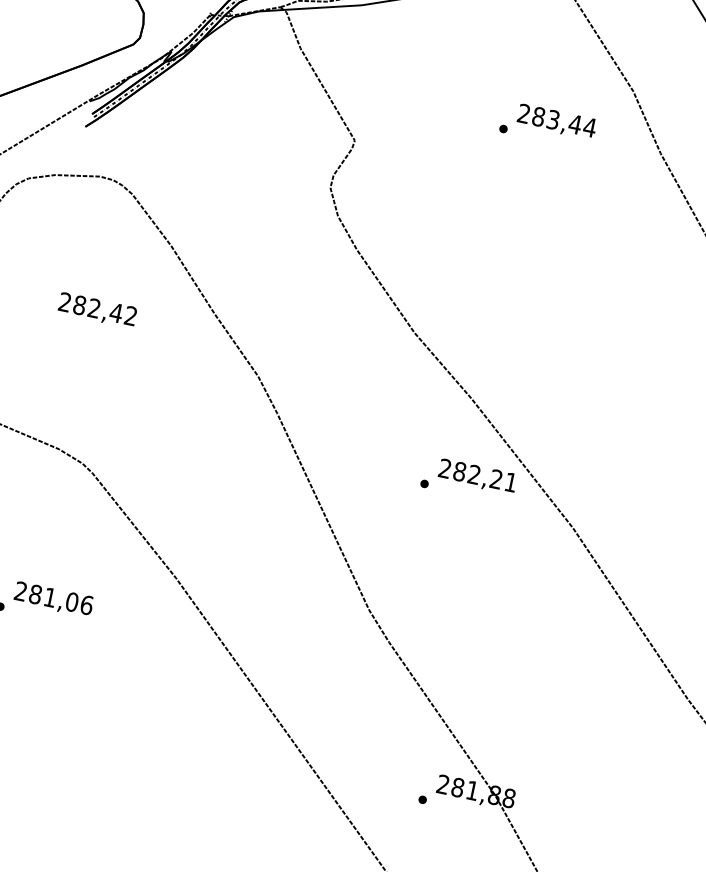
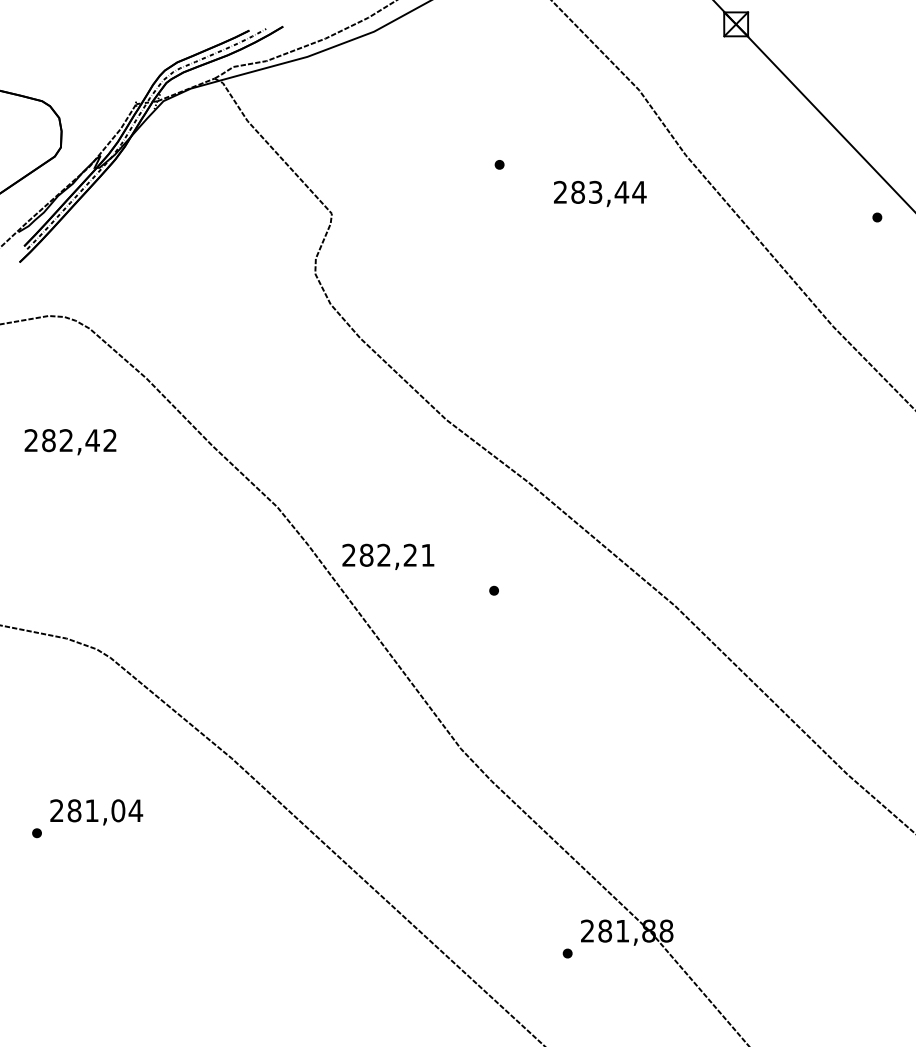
text: (557, 121) -> (600, 193), moved
text: (97, 310) -> (70, 442), moved
text: (477, 476) -> (388, 556), moved
text: (86, 604) -> (135, 810), 281,06 -> 281,04

